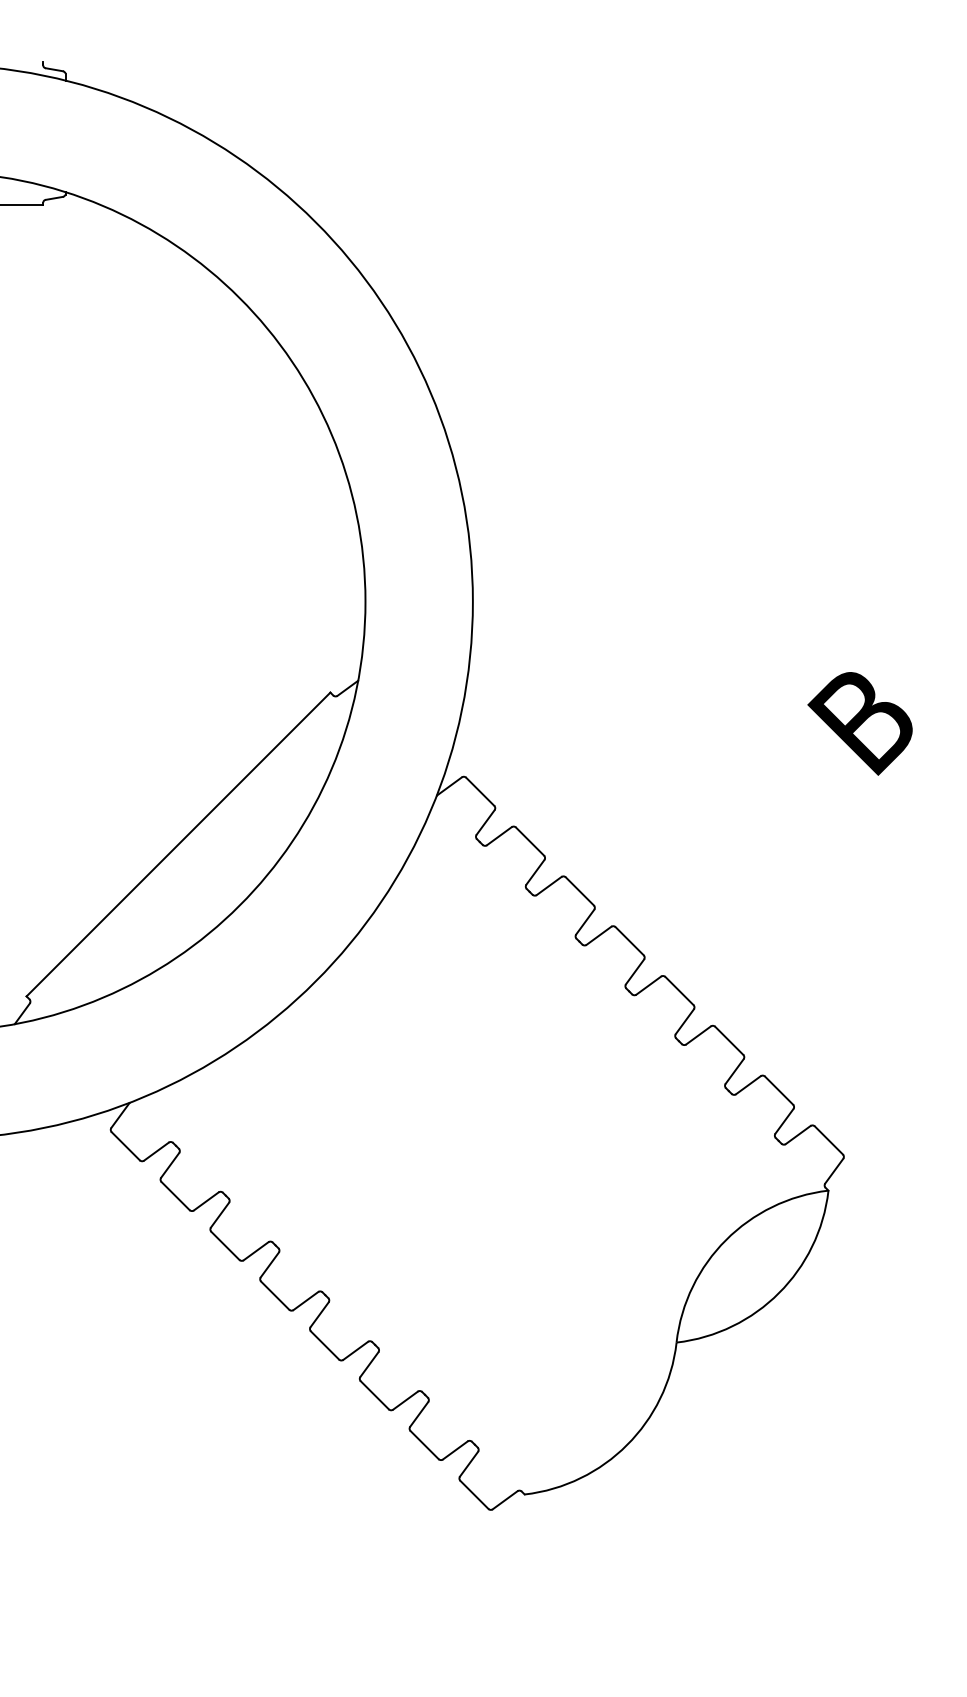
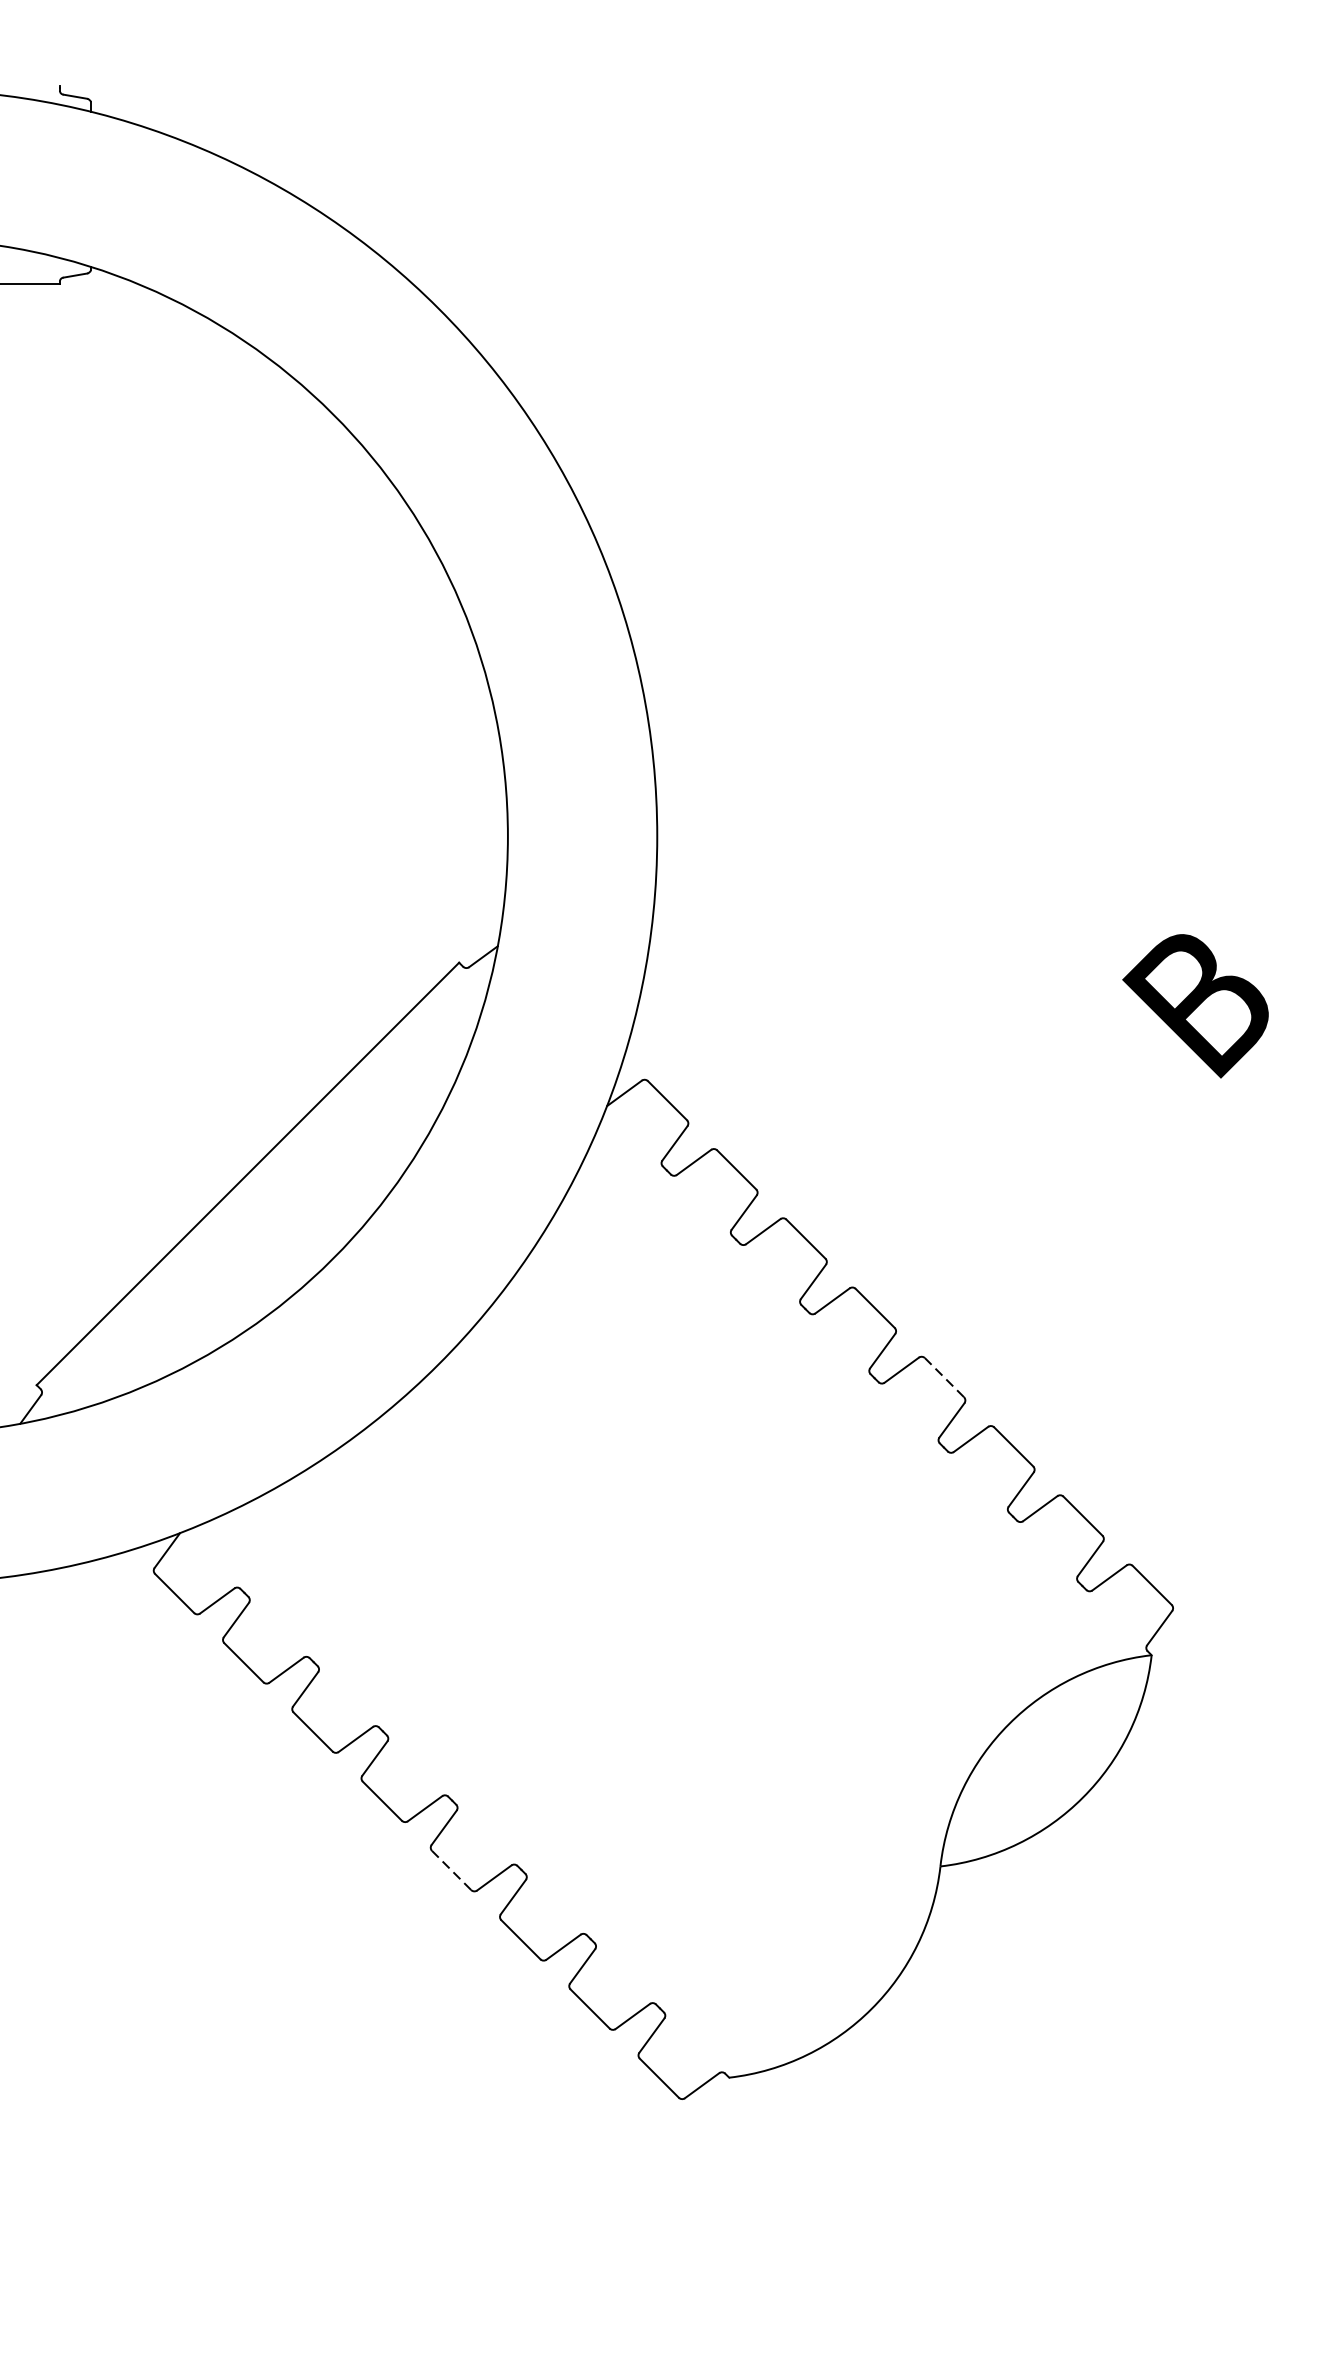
line: (679, 991) -> (944, 1378), solid -> dashed
line: (325, 1345) -> (452, 1870), solid -> dashed

